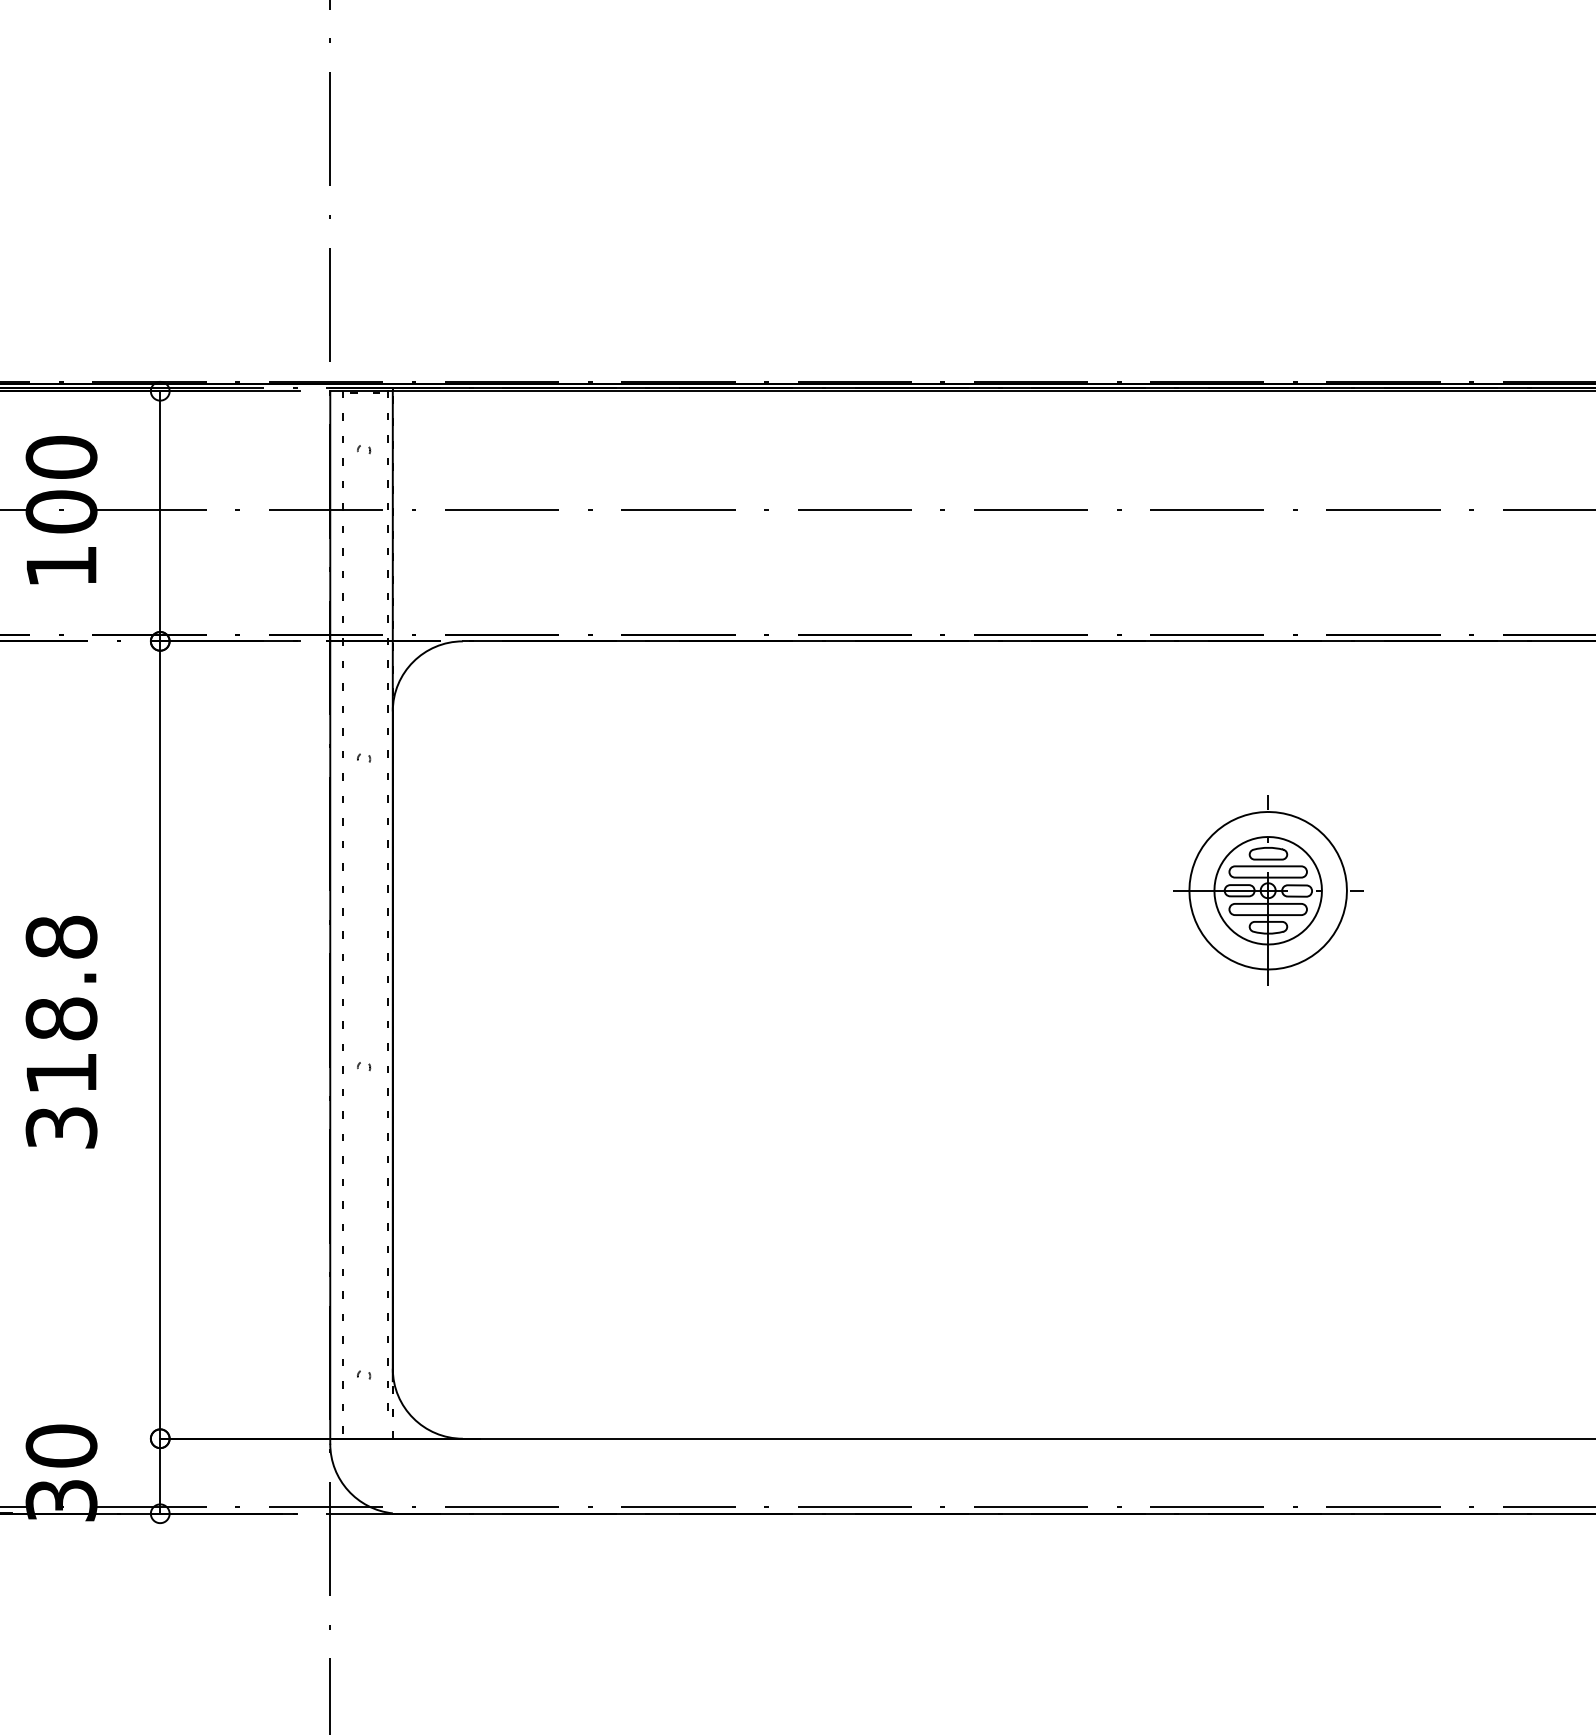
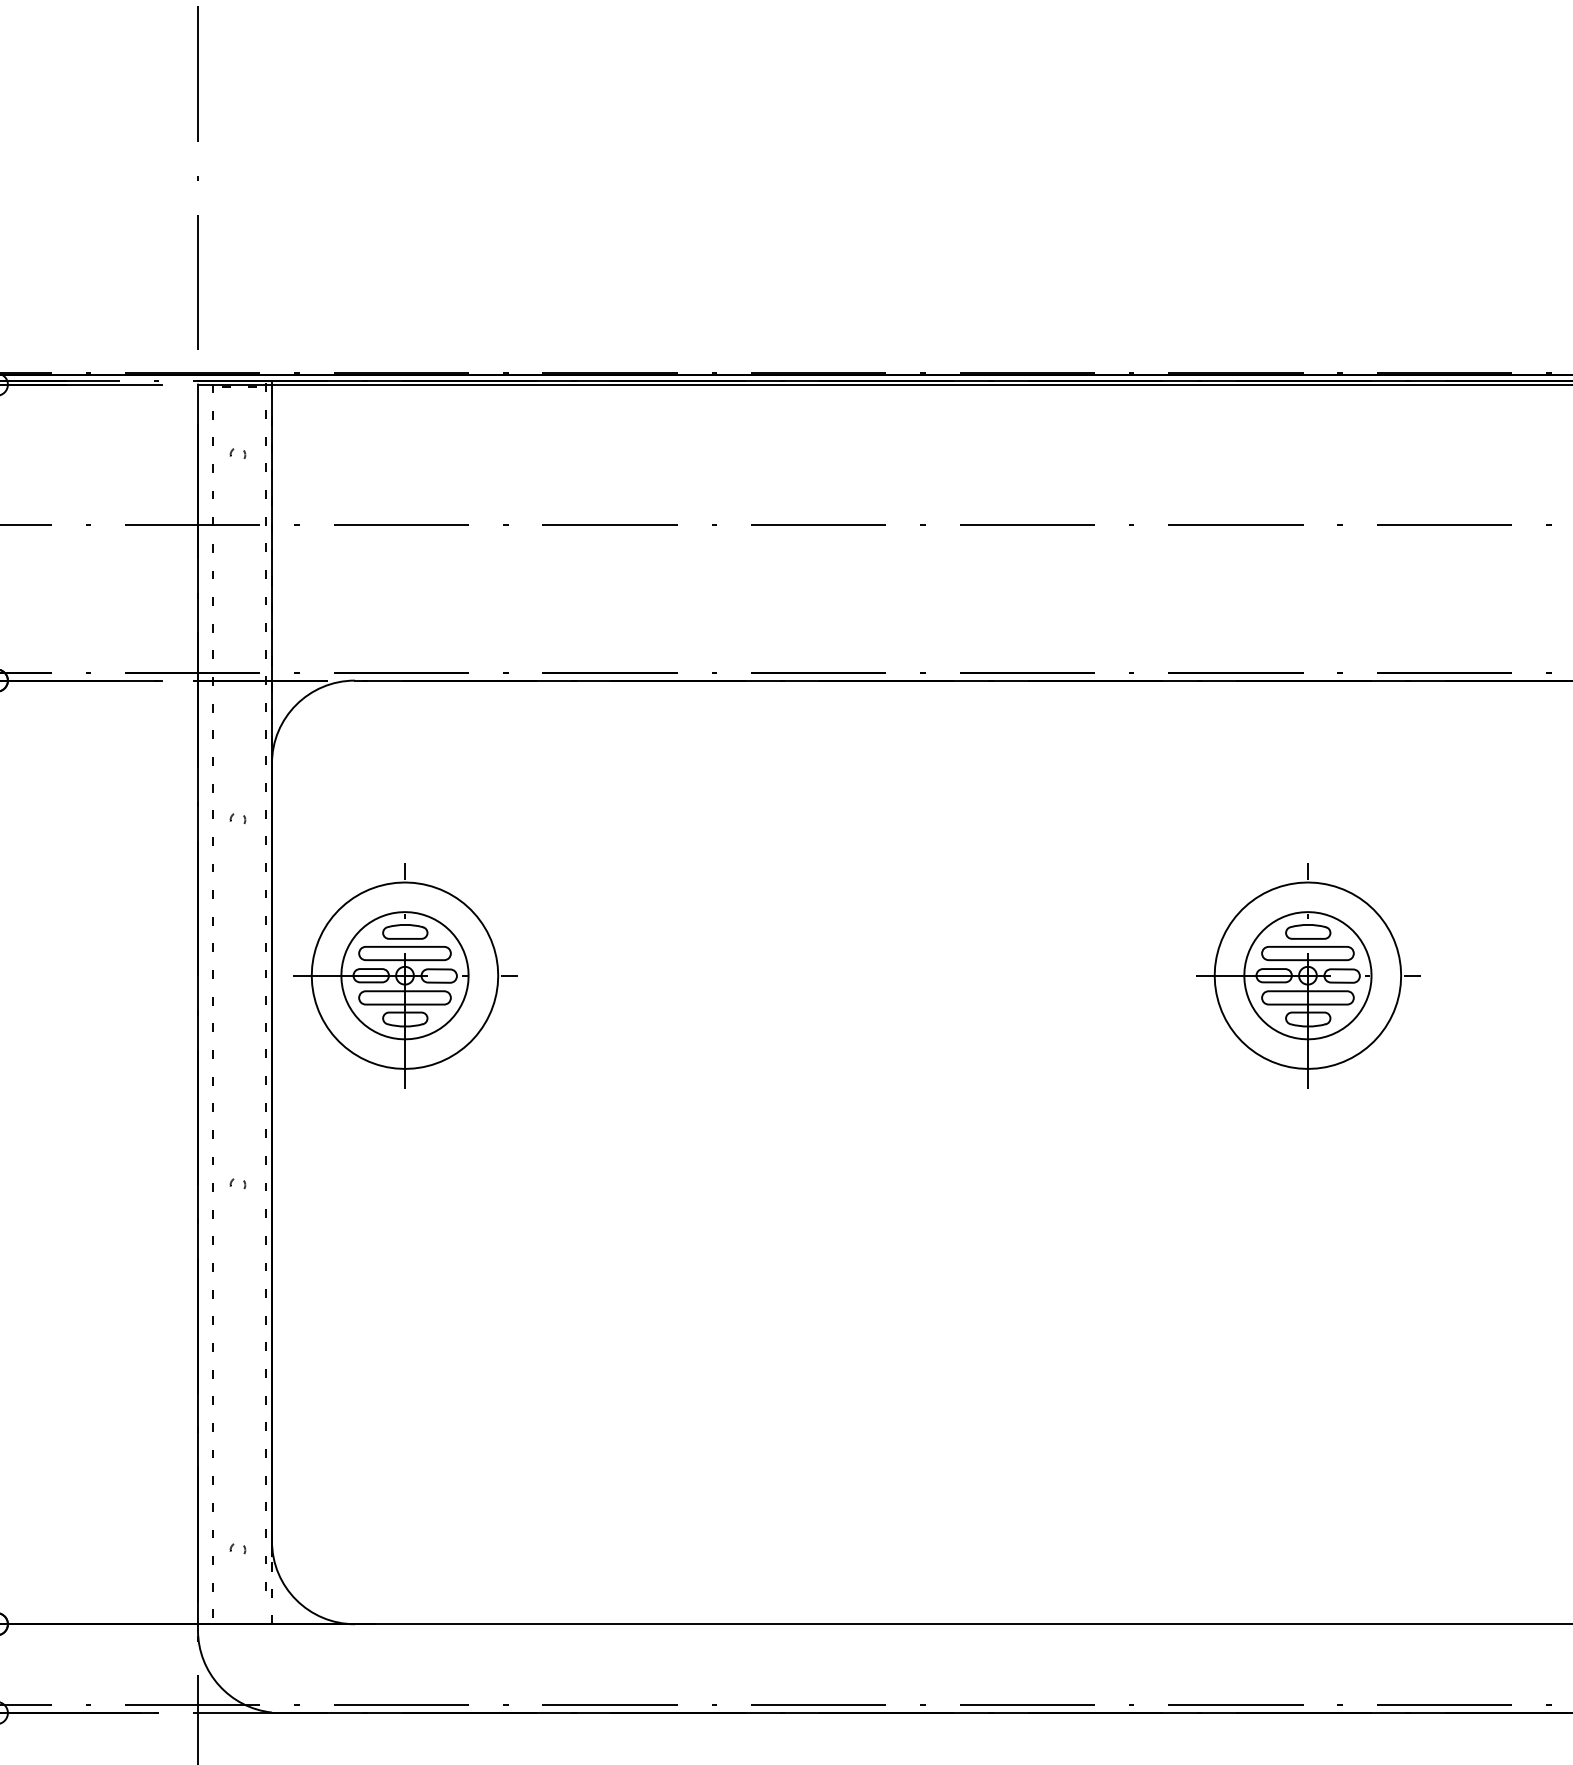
part: (505, 890) -> (405, 975), added

